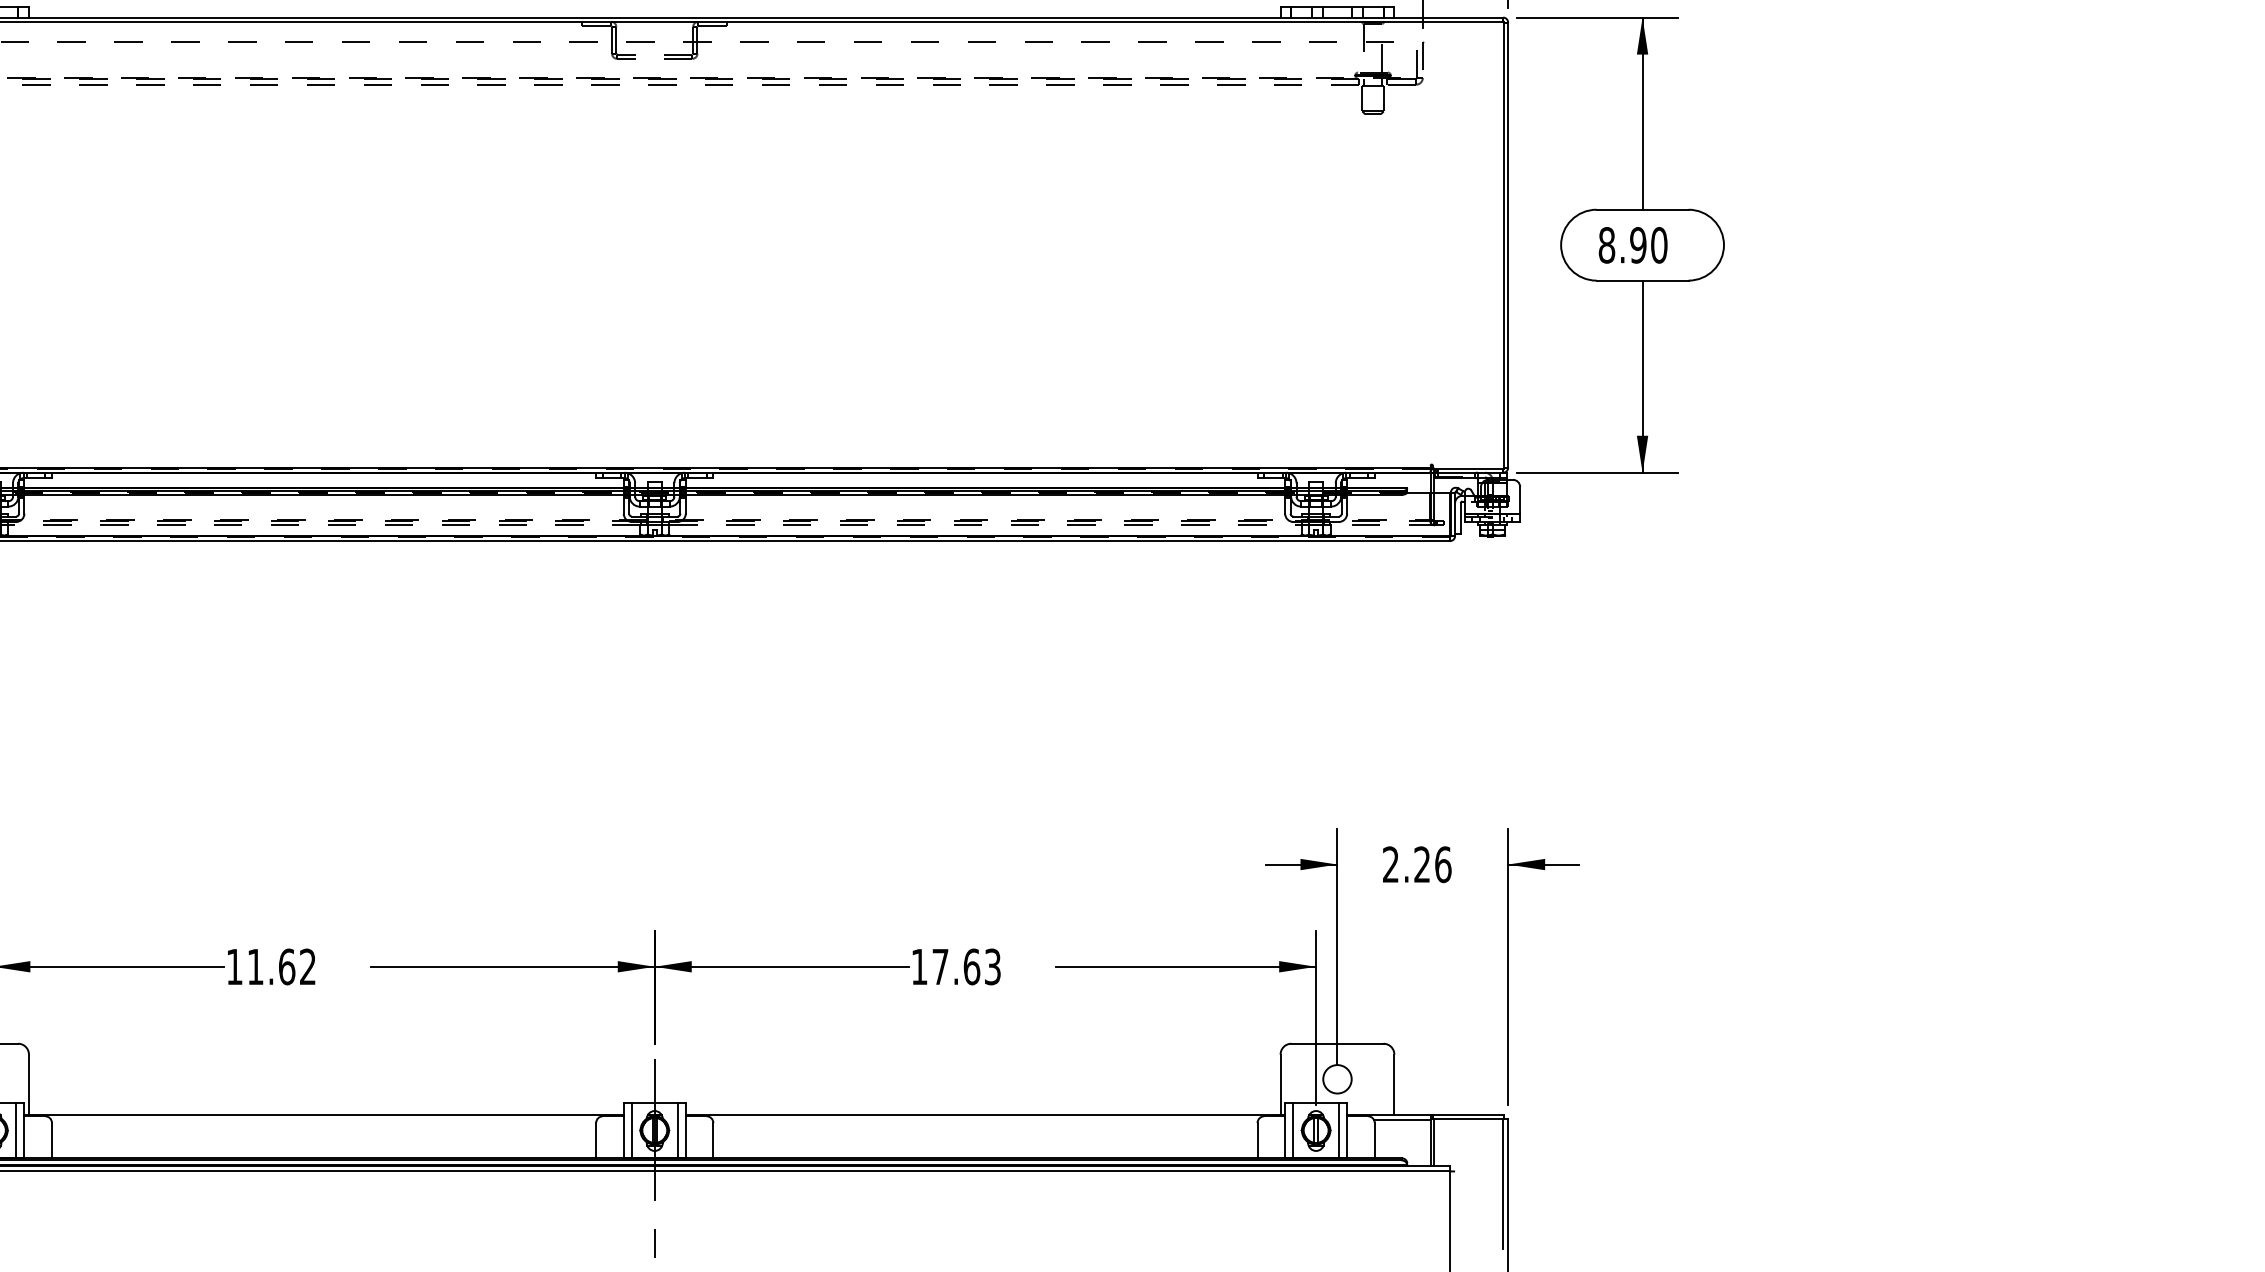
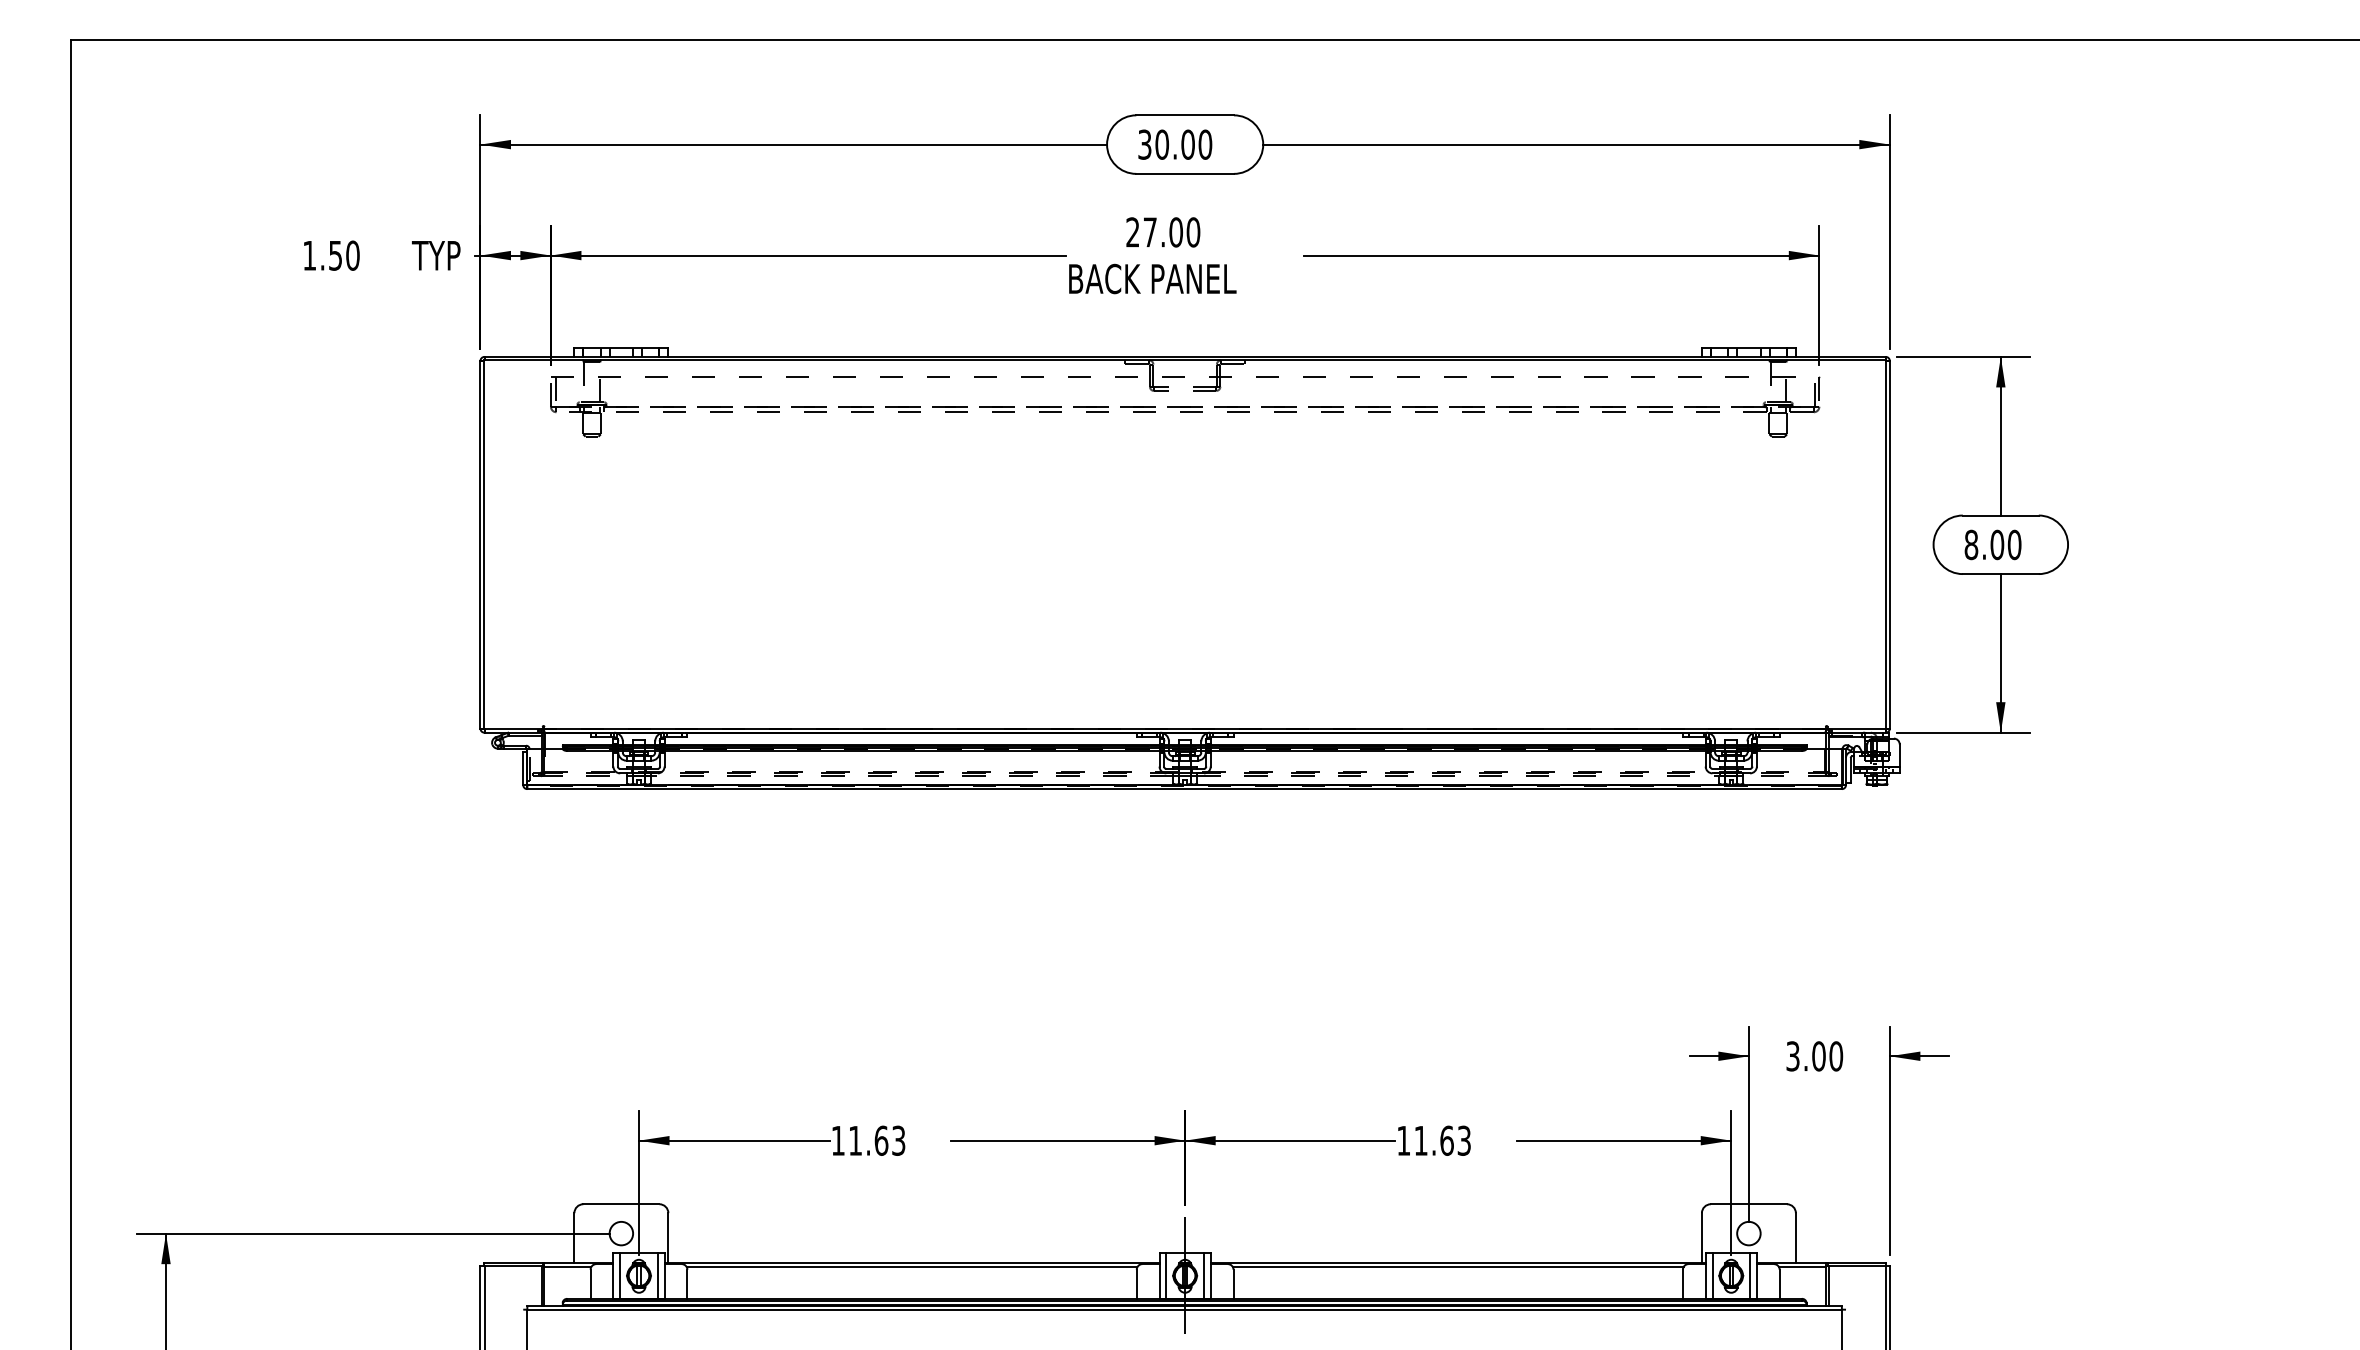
text: (1638, 246) -> (1997, 545), 8.90 -> 8.00
text: (1416, 864) -> (1814, 1056), 2.26 -> 3.00
text: (307, 966) -> (898, 1140), 11.62 -> 11.63
text: (939, 966) -> (1420, 1140), 17.63 -> 11.63
line: (323, 1120) -> (911, 1267), added
line: (984, 1120) -> (1457, 1267), added

